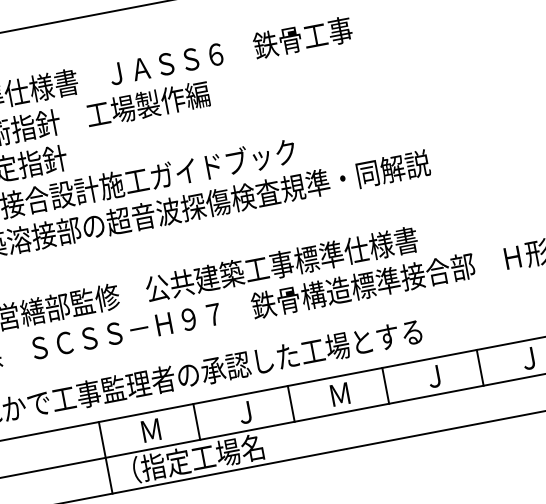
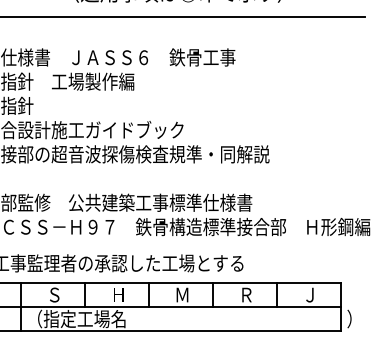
text: (434, 375) -> (246, 294), Ｊ -> Ｒ
text: (245, 411) -> (118, 294), Ｊ -> Ｈ
text: (150, 429) -> (54, 294), Ｍ -> Ｓ

